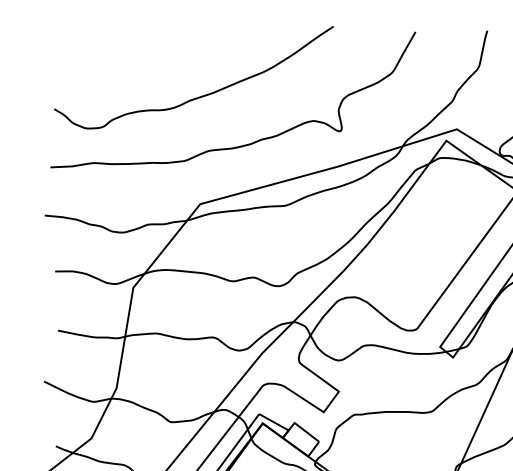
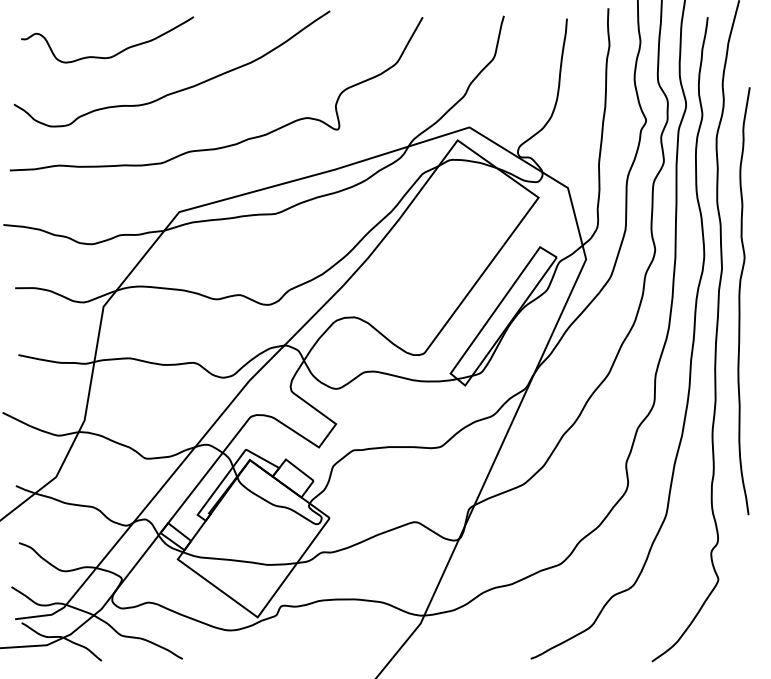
curve: (142, 64) -> (114, 54), added

